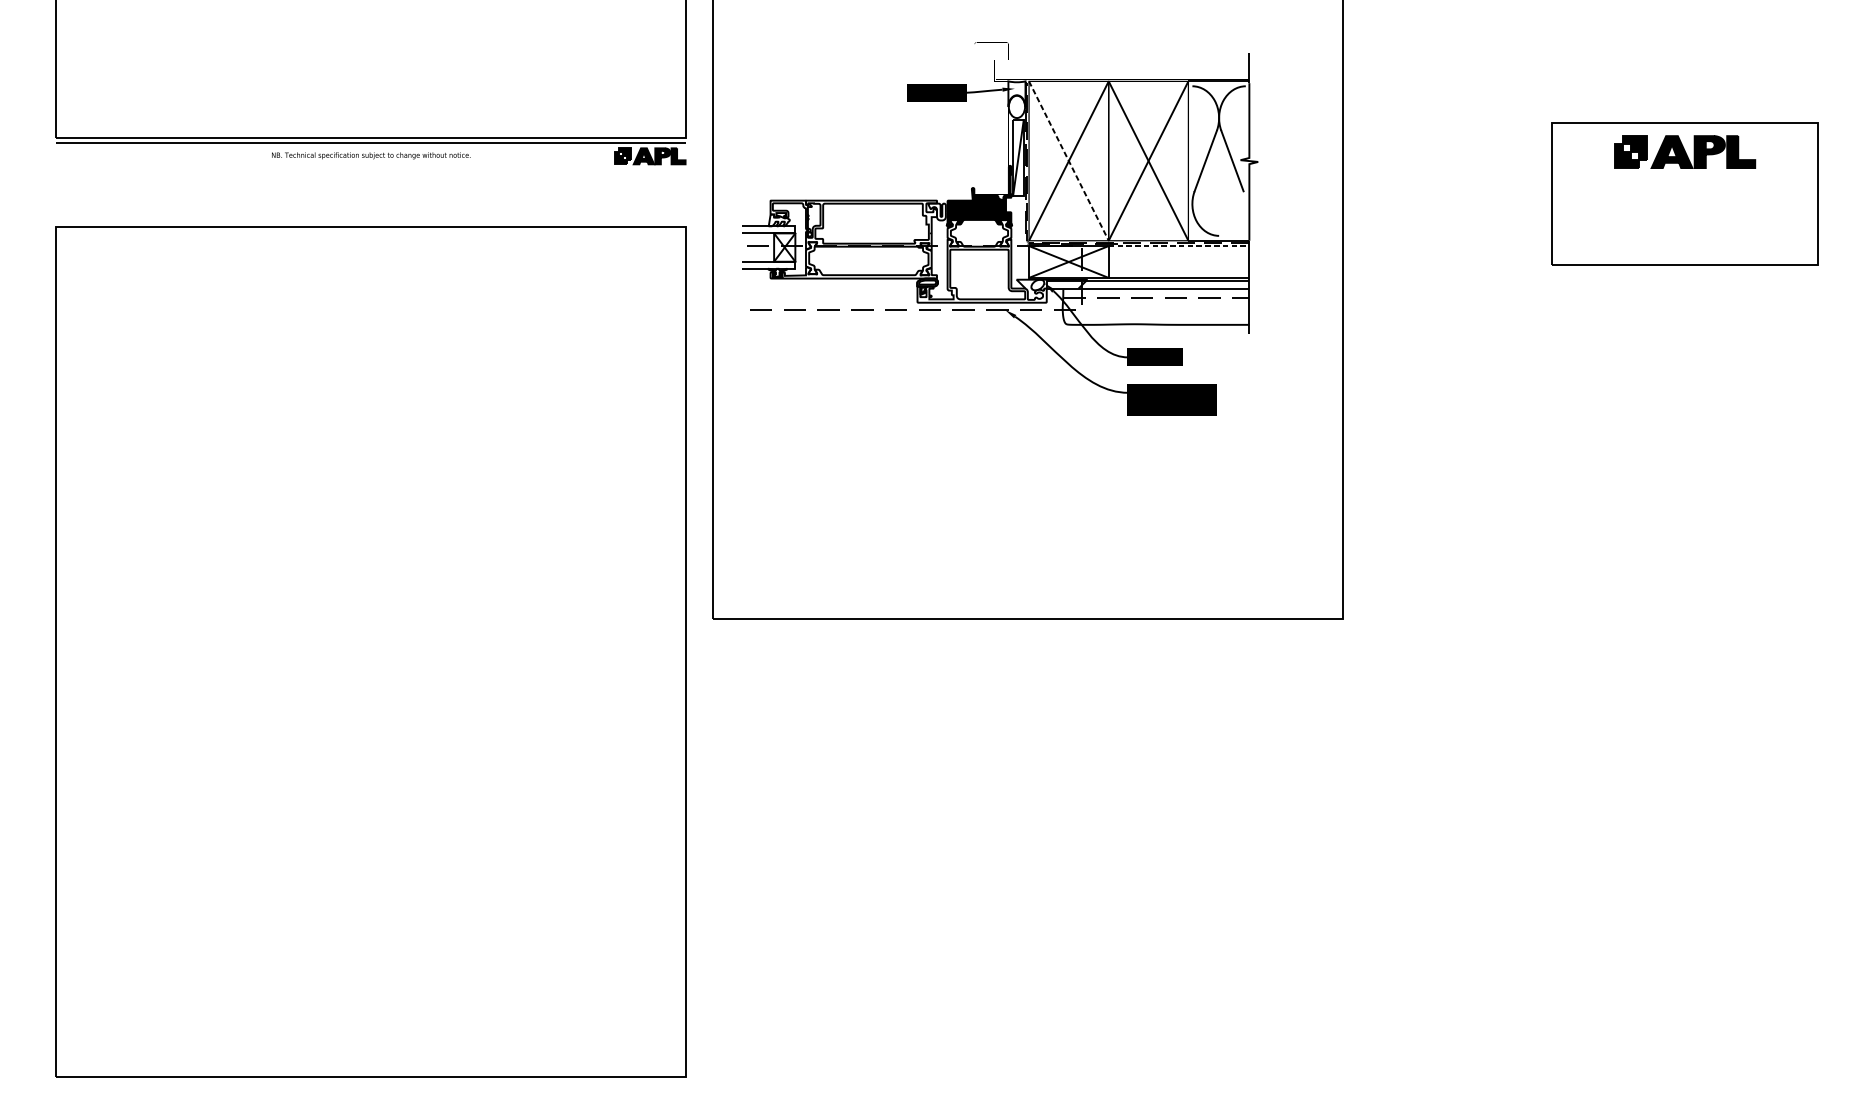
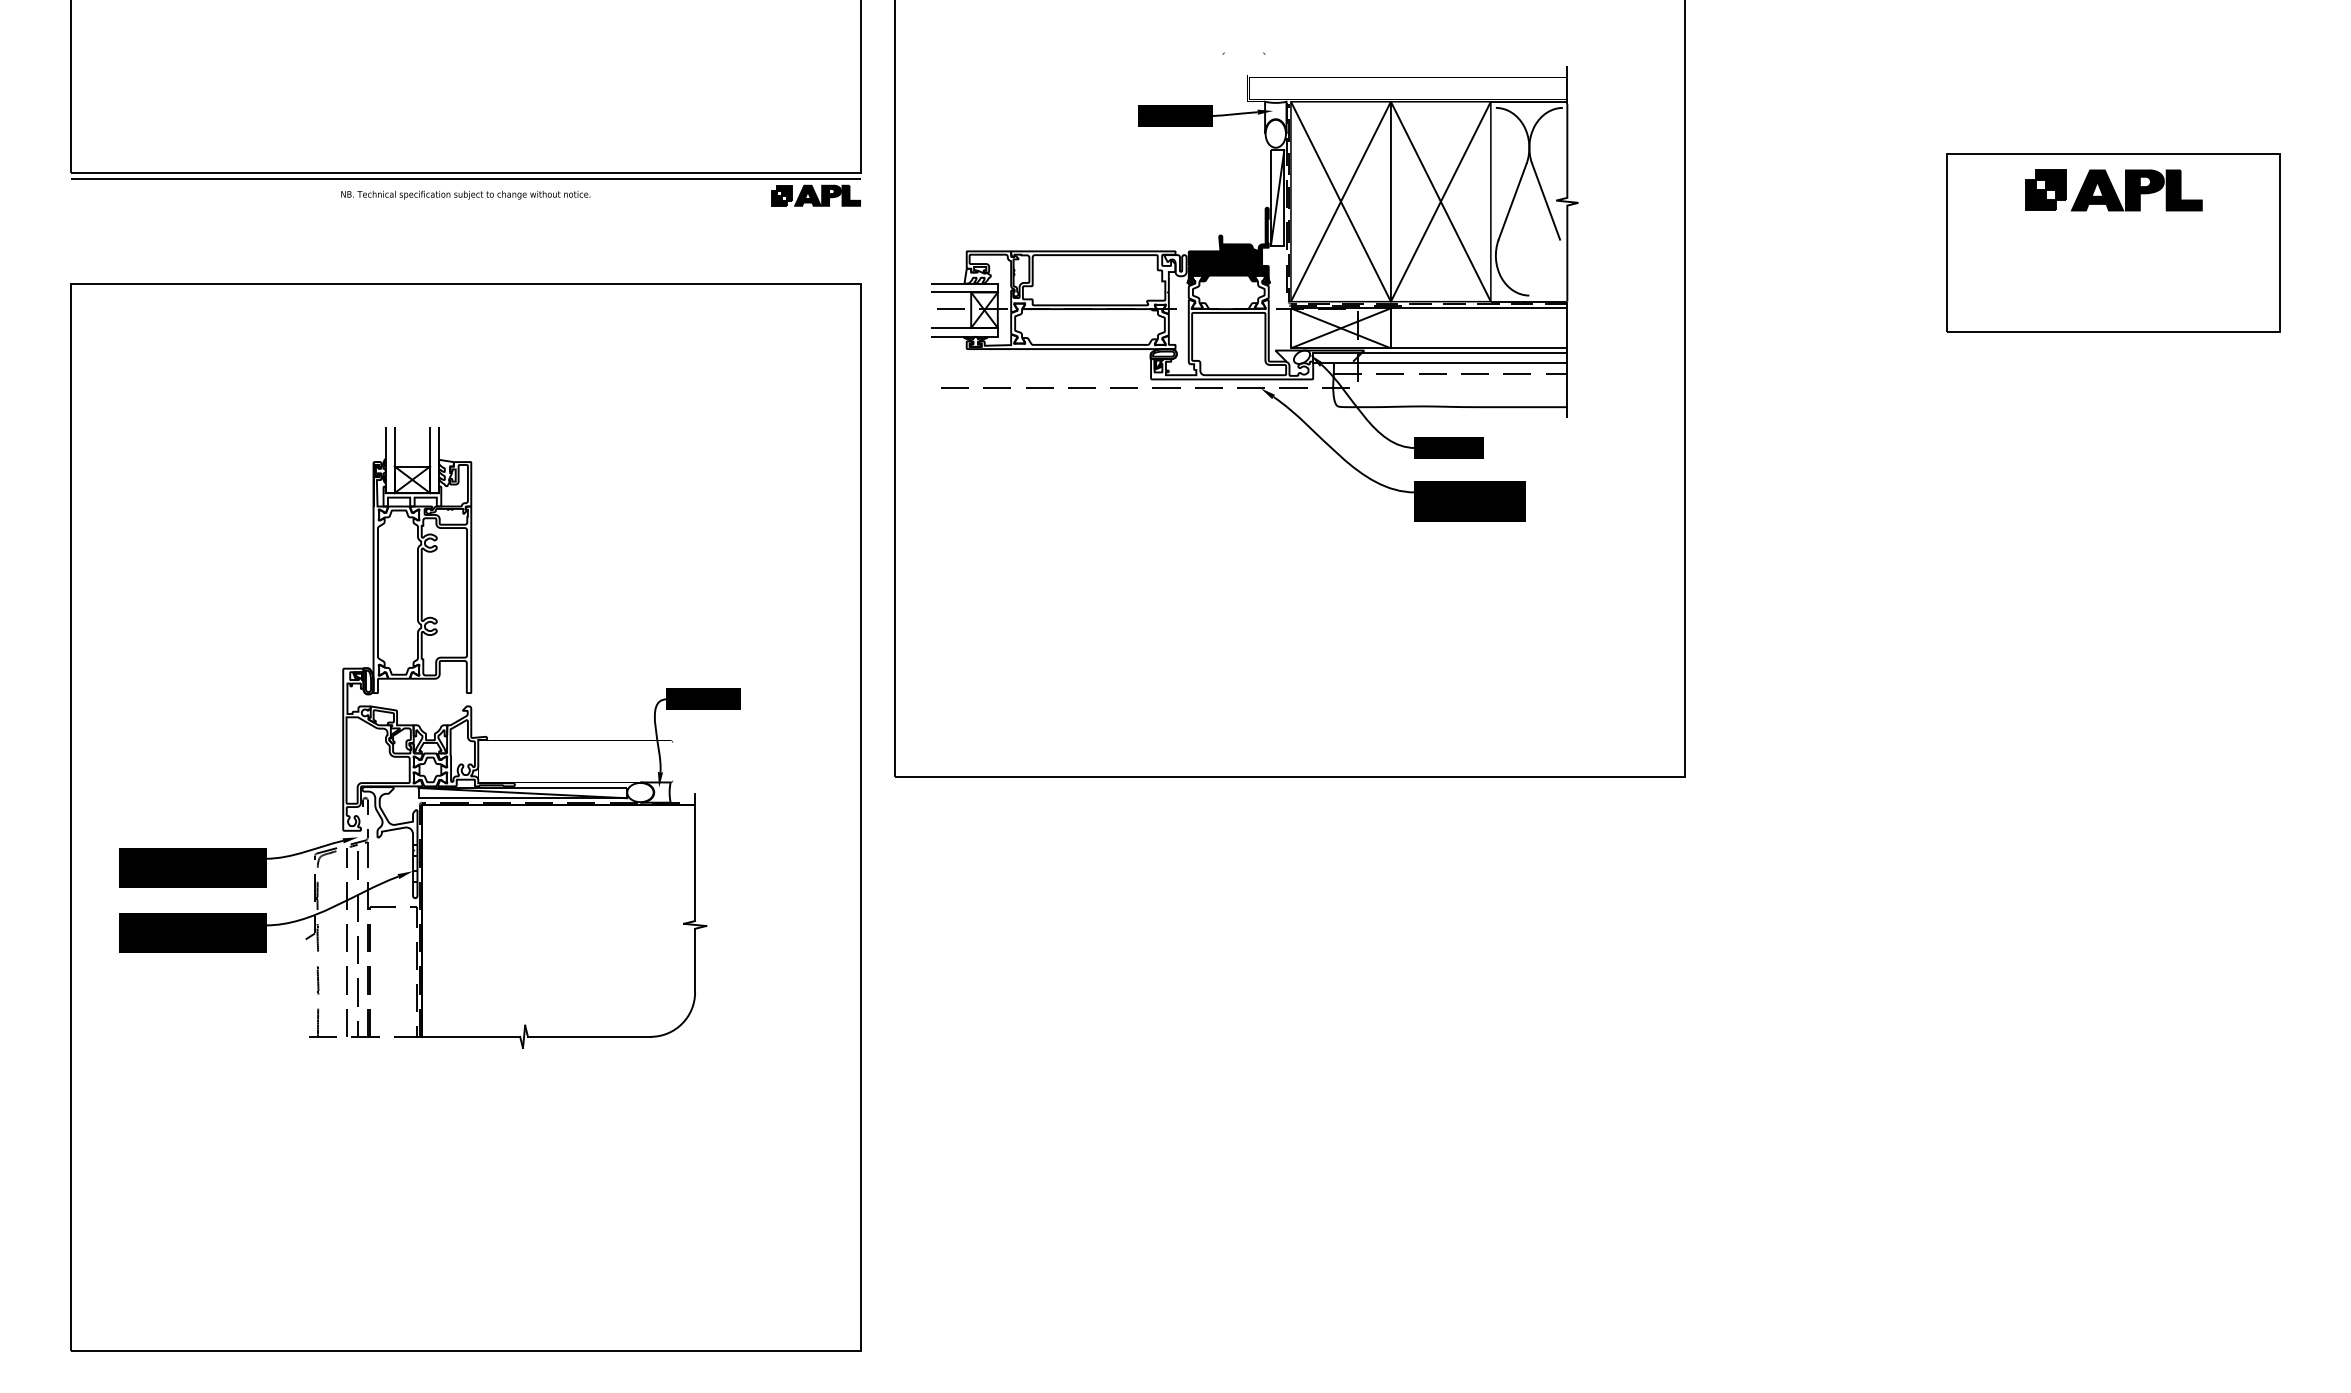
line: (1068, 160) -> (1340, 201), dashed -> solid
line: (1179, 246) -> (1479, 308), dashed -> solid
part: (342, 588) -> (429, 737), added

